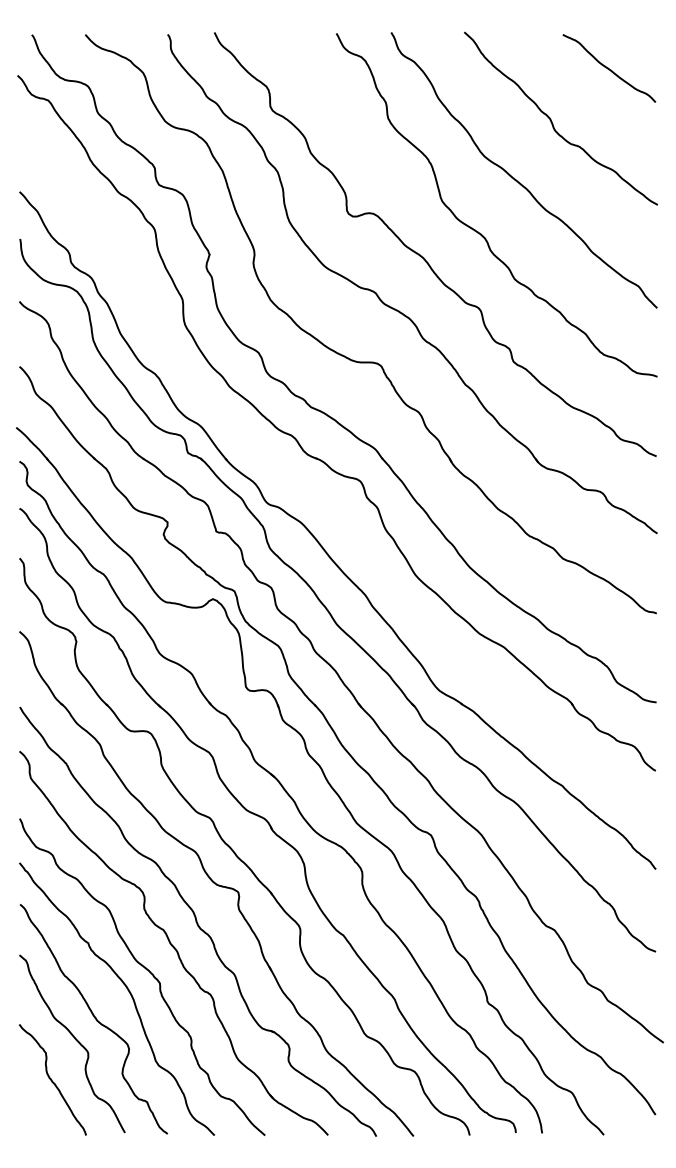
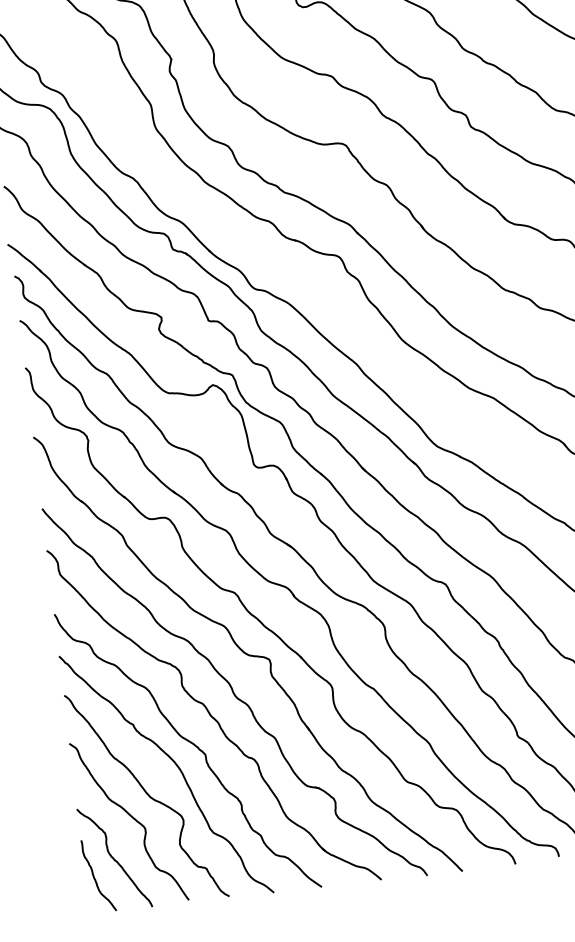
curve: (29, 1096) -> (94, 876), added

